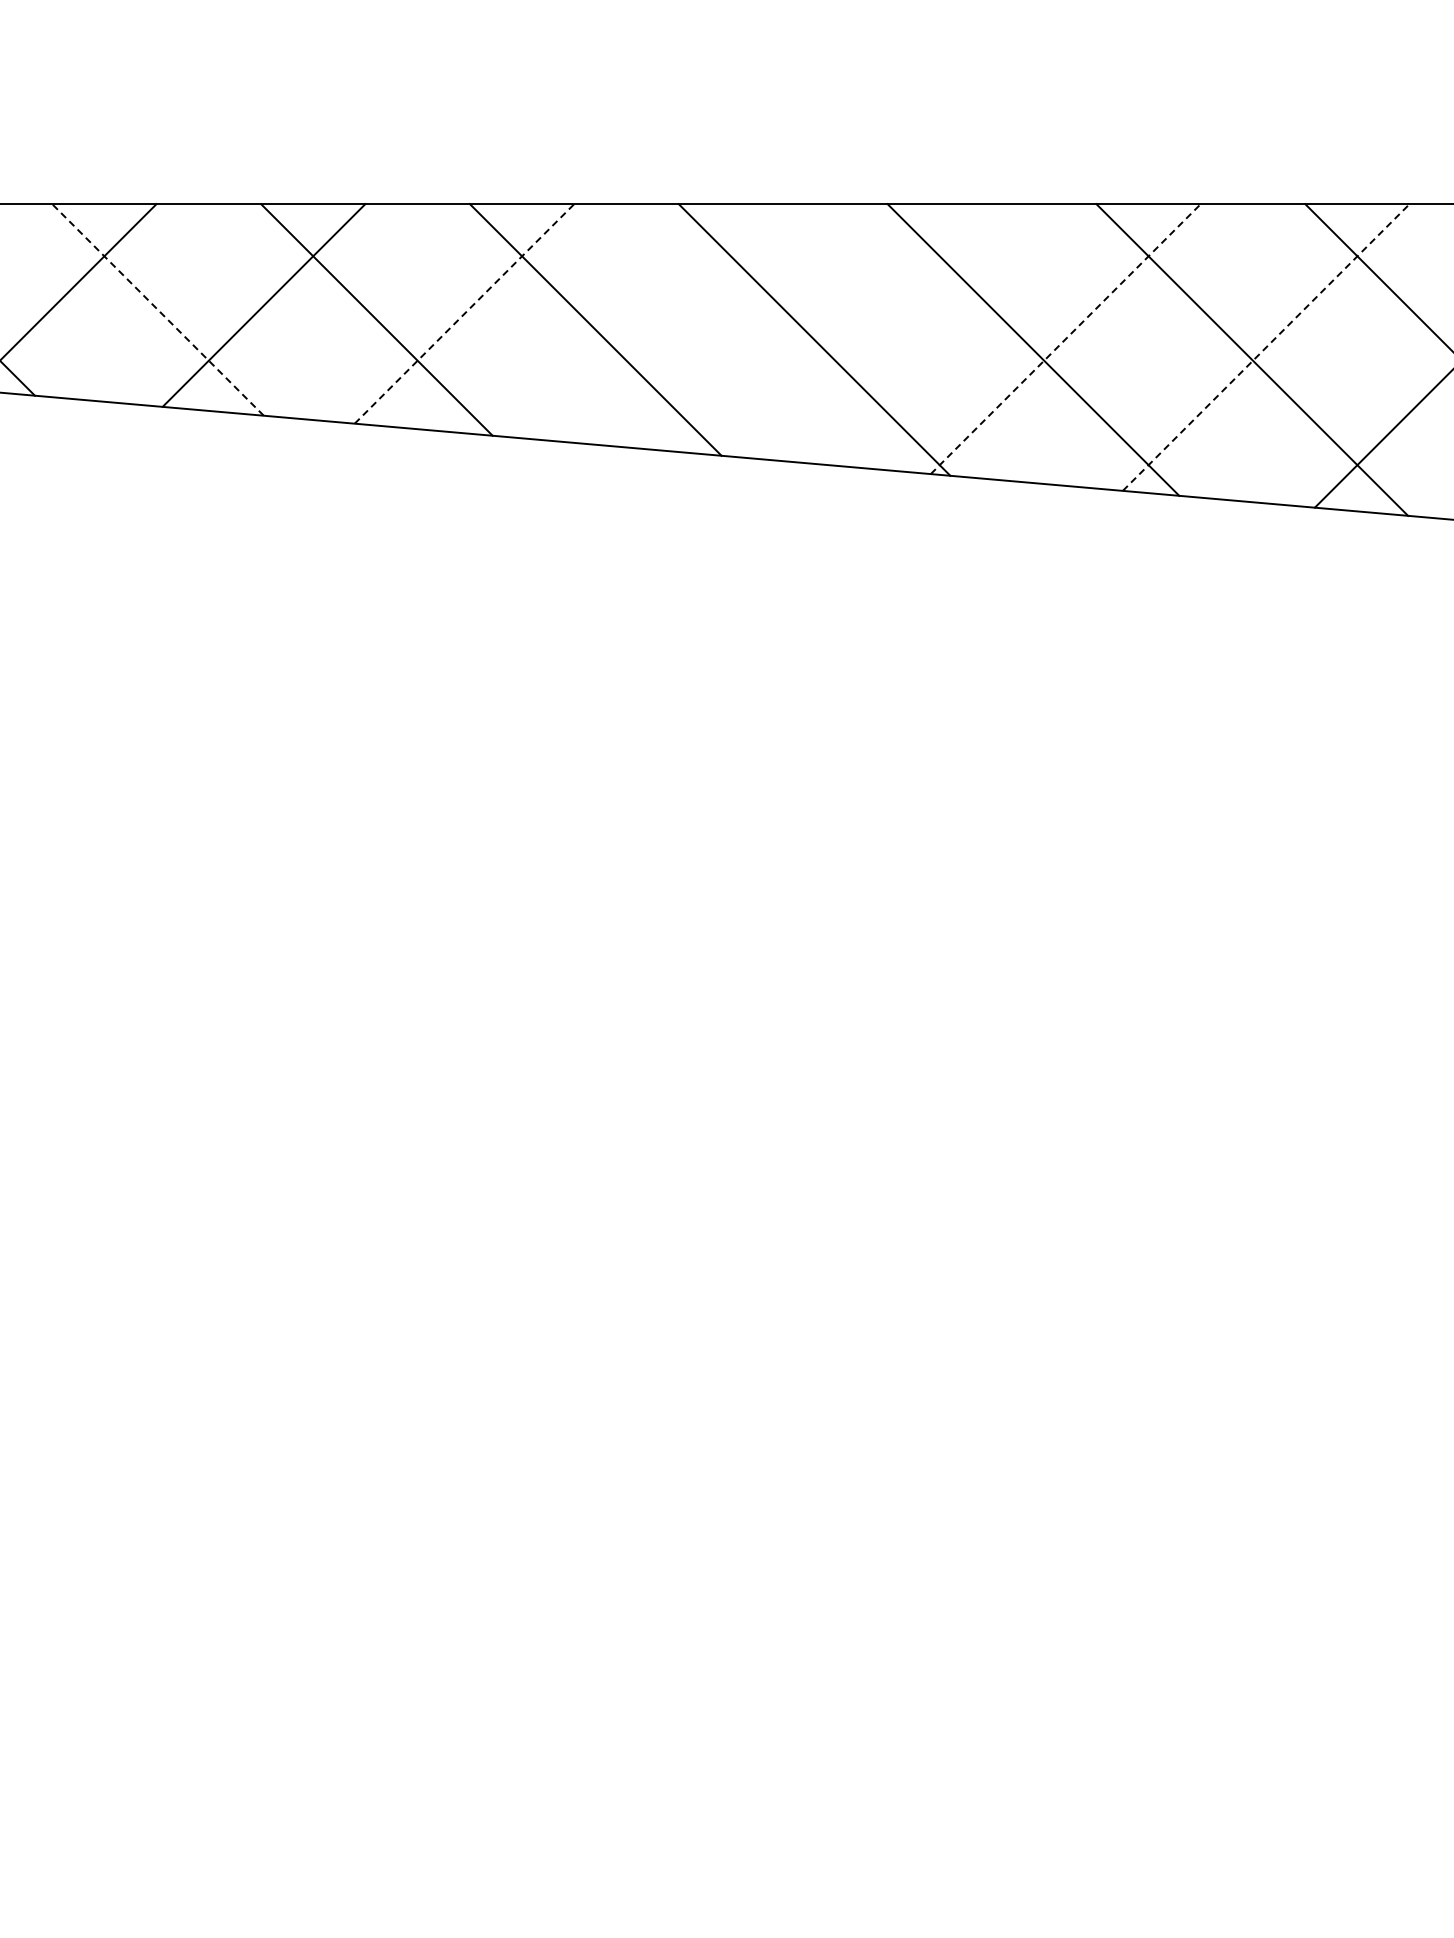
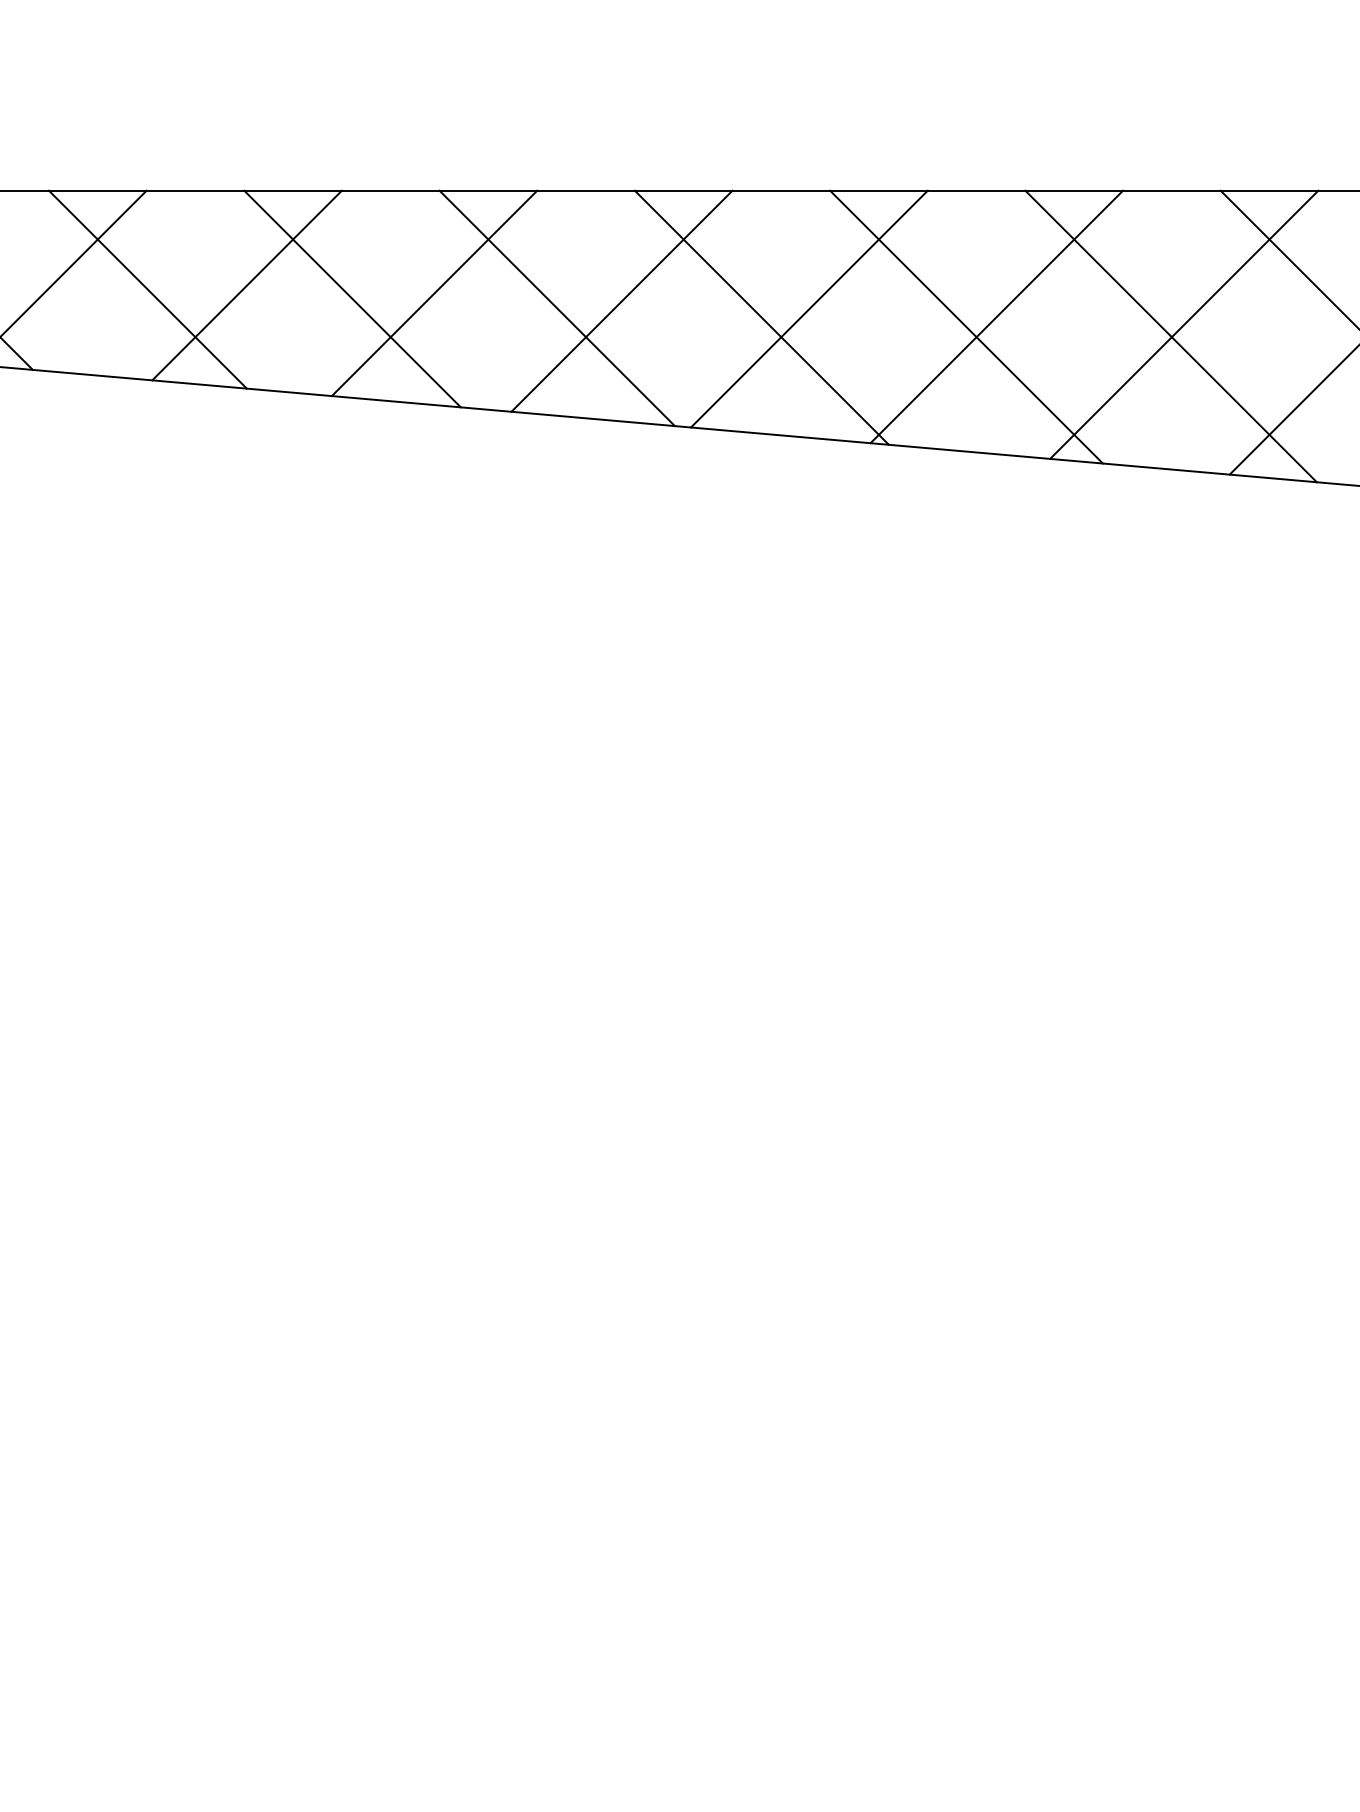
line: (157, 309) -> (147, 289), dashed -> solid
line: (464, 313) -> (434, 293), dashed -> solid
line: (664, 322) -> (621, 301), added
line: (864, 330) -> (808, 308), added
line: (1065, 339) -> (996, 317), dashed -> solid
line: (1266, 347) -> (1184, 324), dashed -> solid

